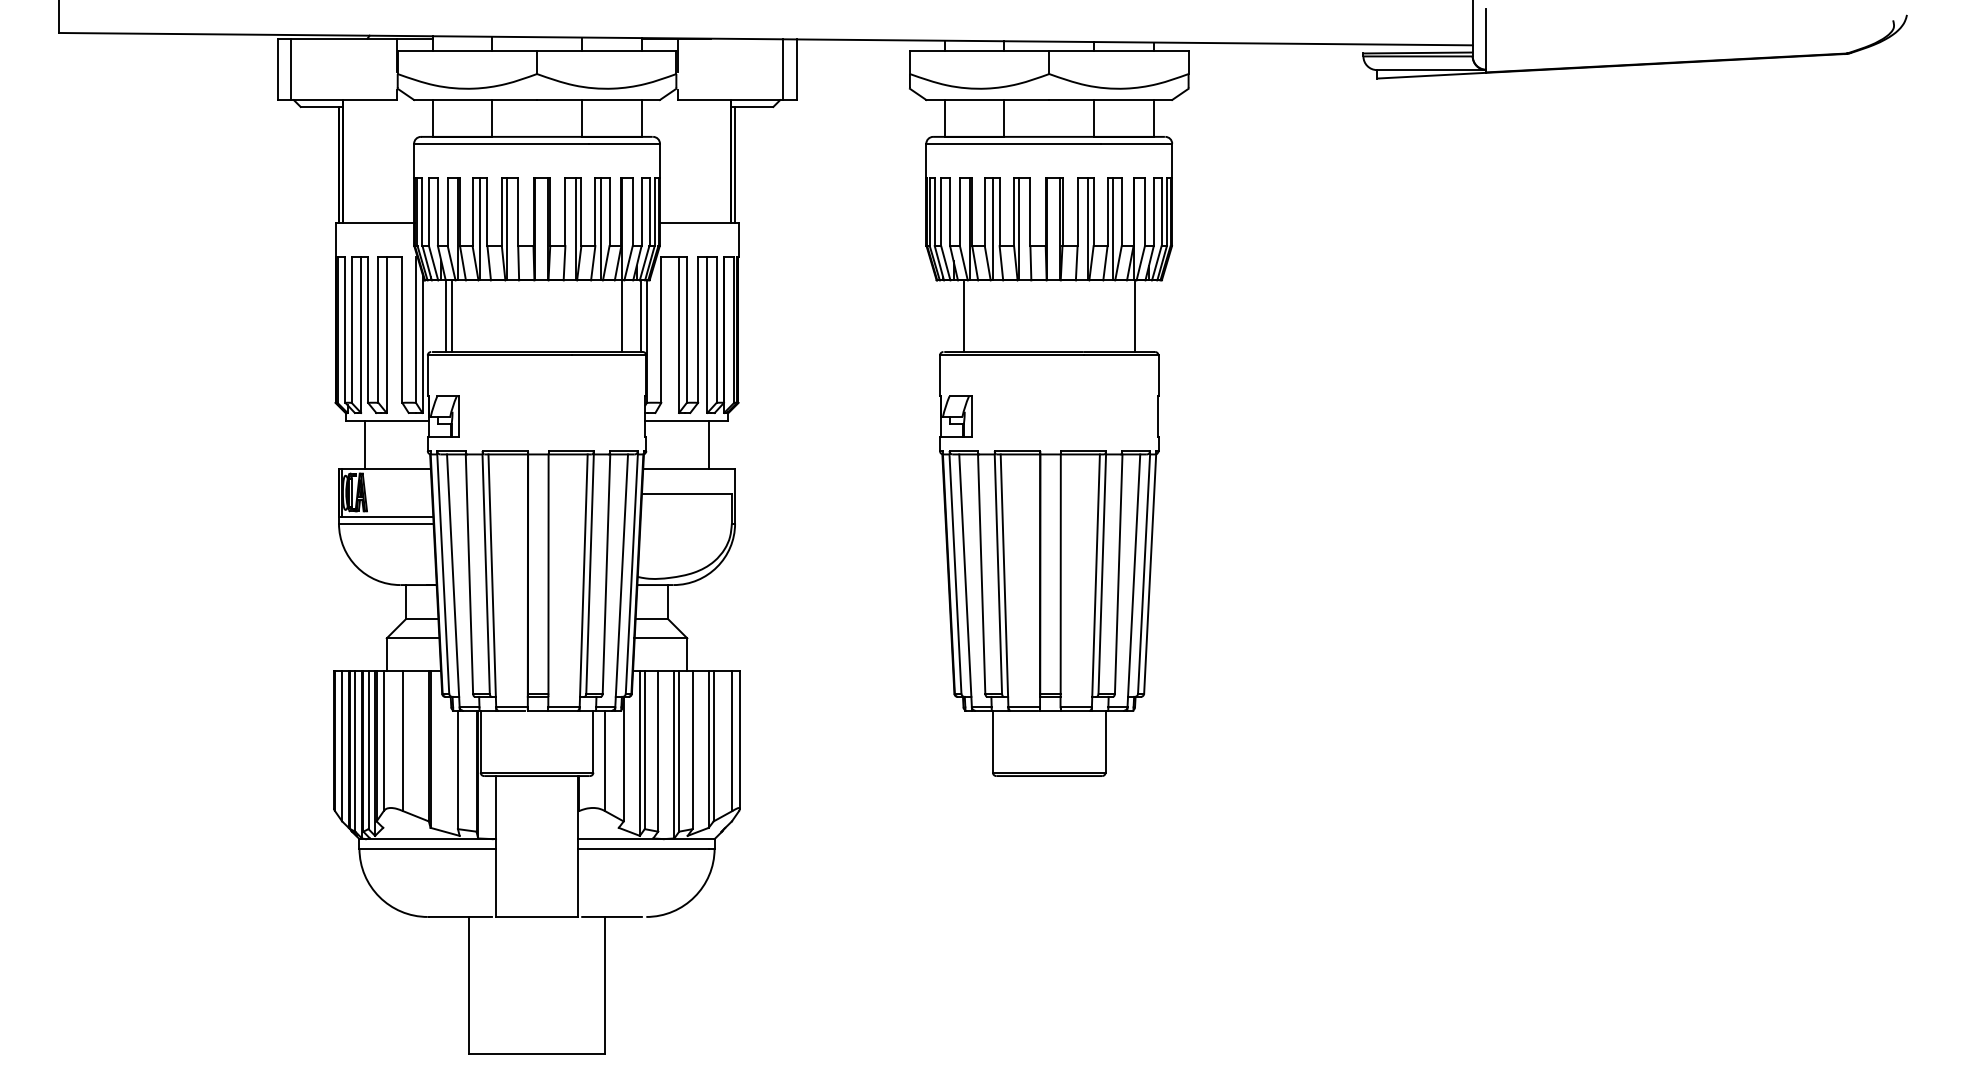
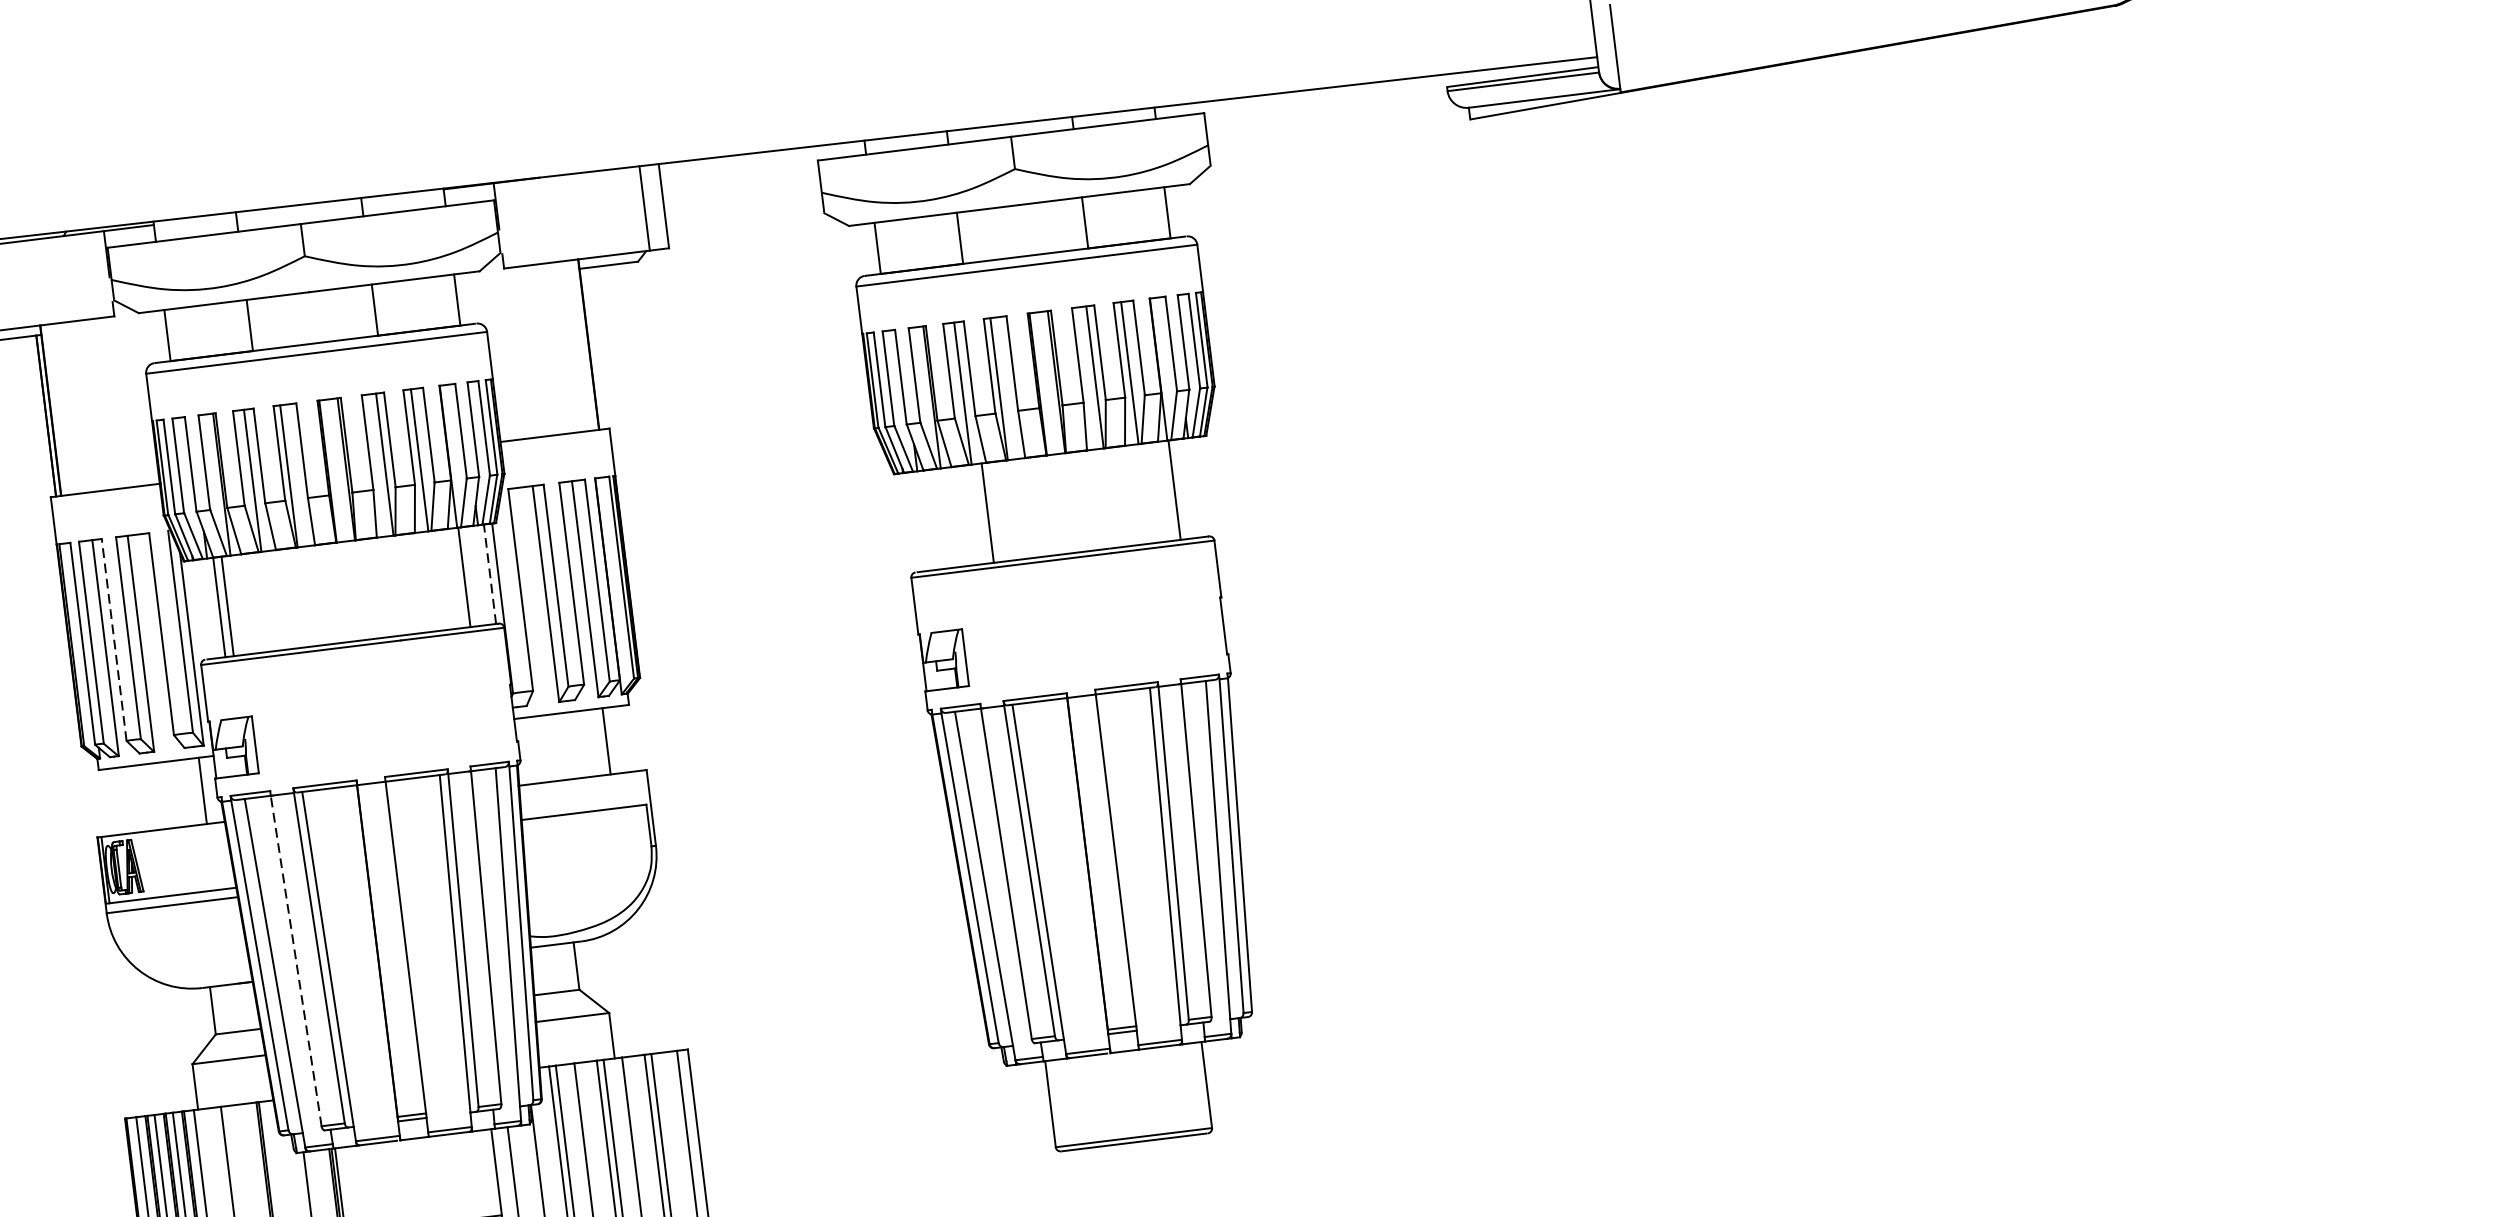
line: (734, 164) -> (593, 348), removed
line: (640, 316) -> (489, 574), solid -> dashed
line: (963, 316) -> (987, 513), moved
line: (368, 330) -> (114, 640), solid -> dashed
line: (364, 444) -> (202, 790), moved
line: (469, 574) -> (296, 961), solid -> dashed

